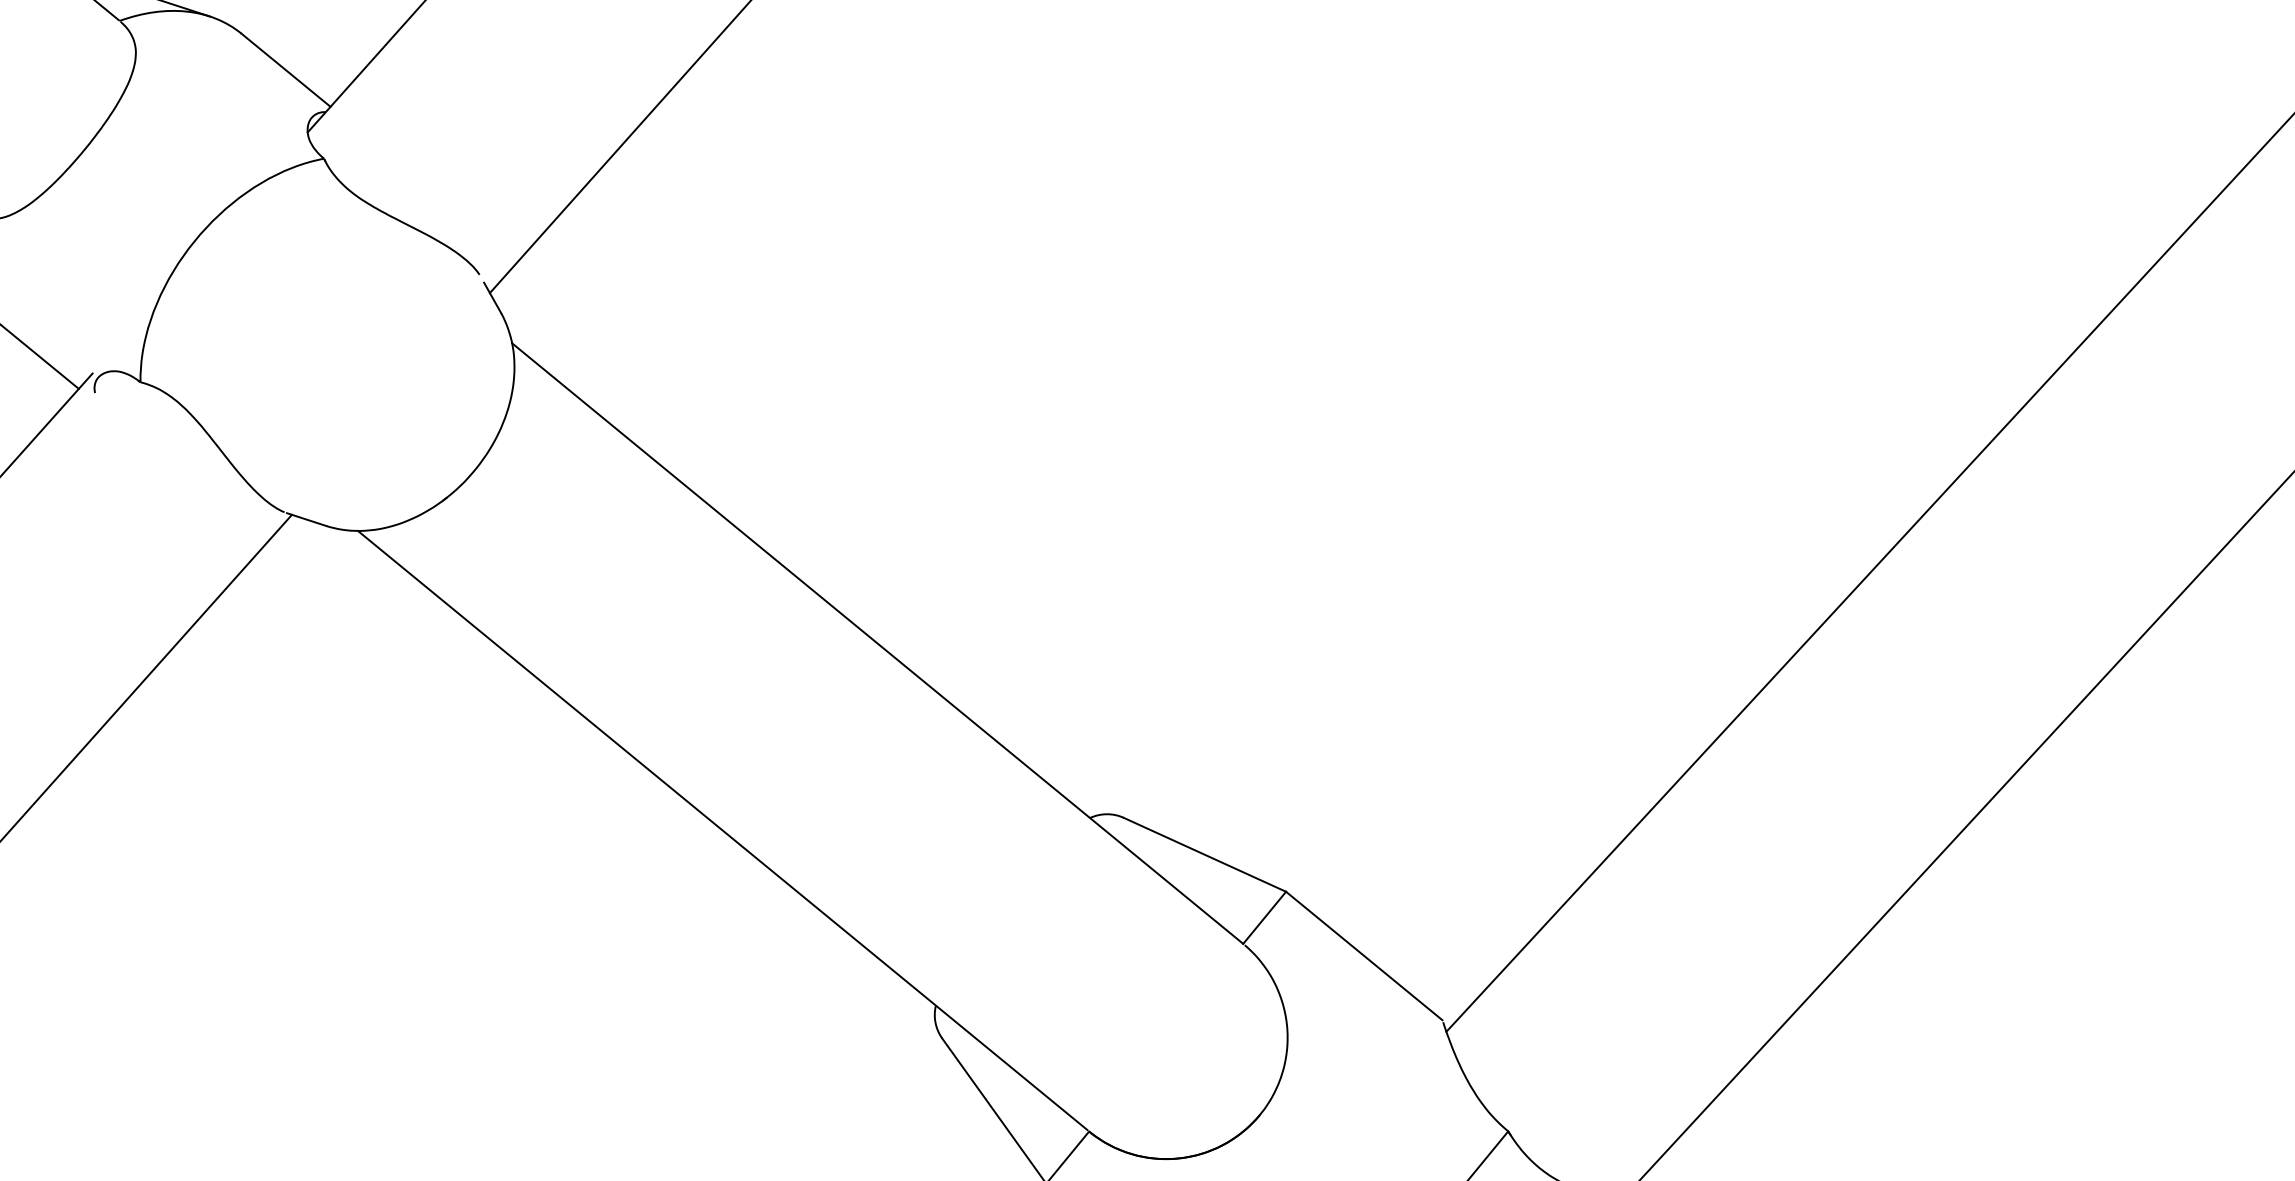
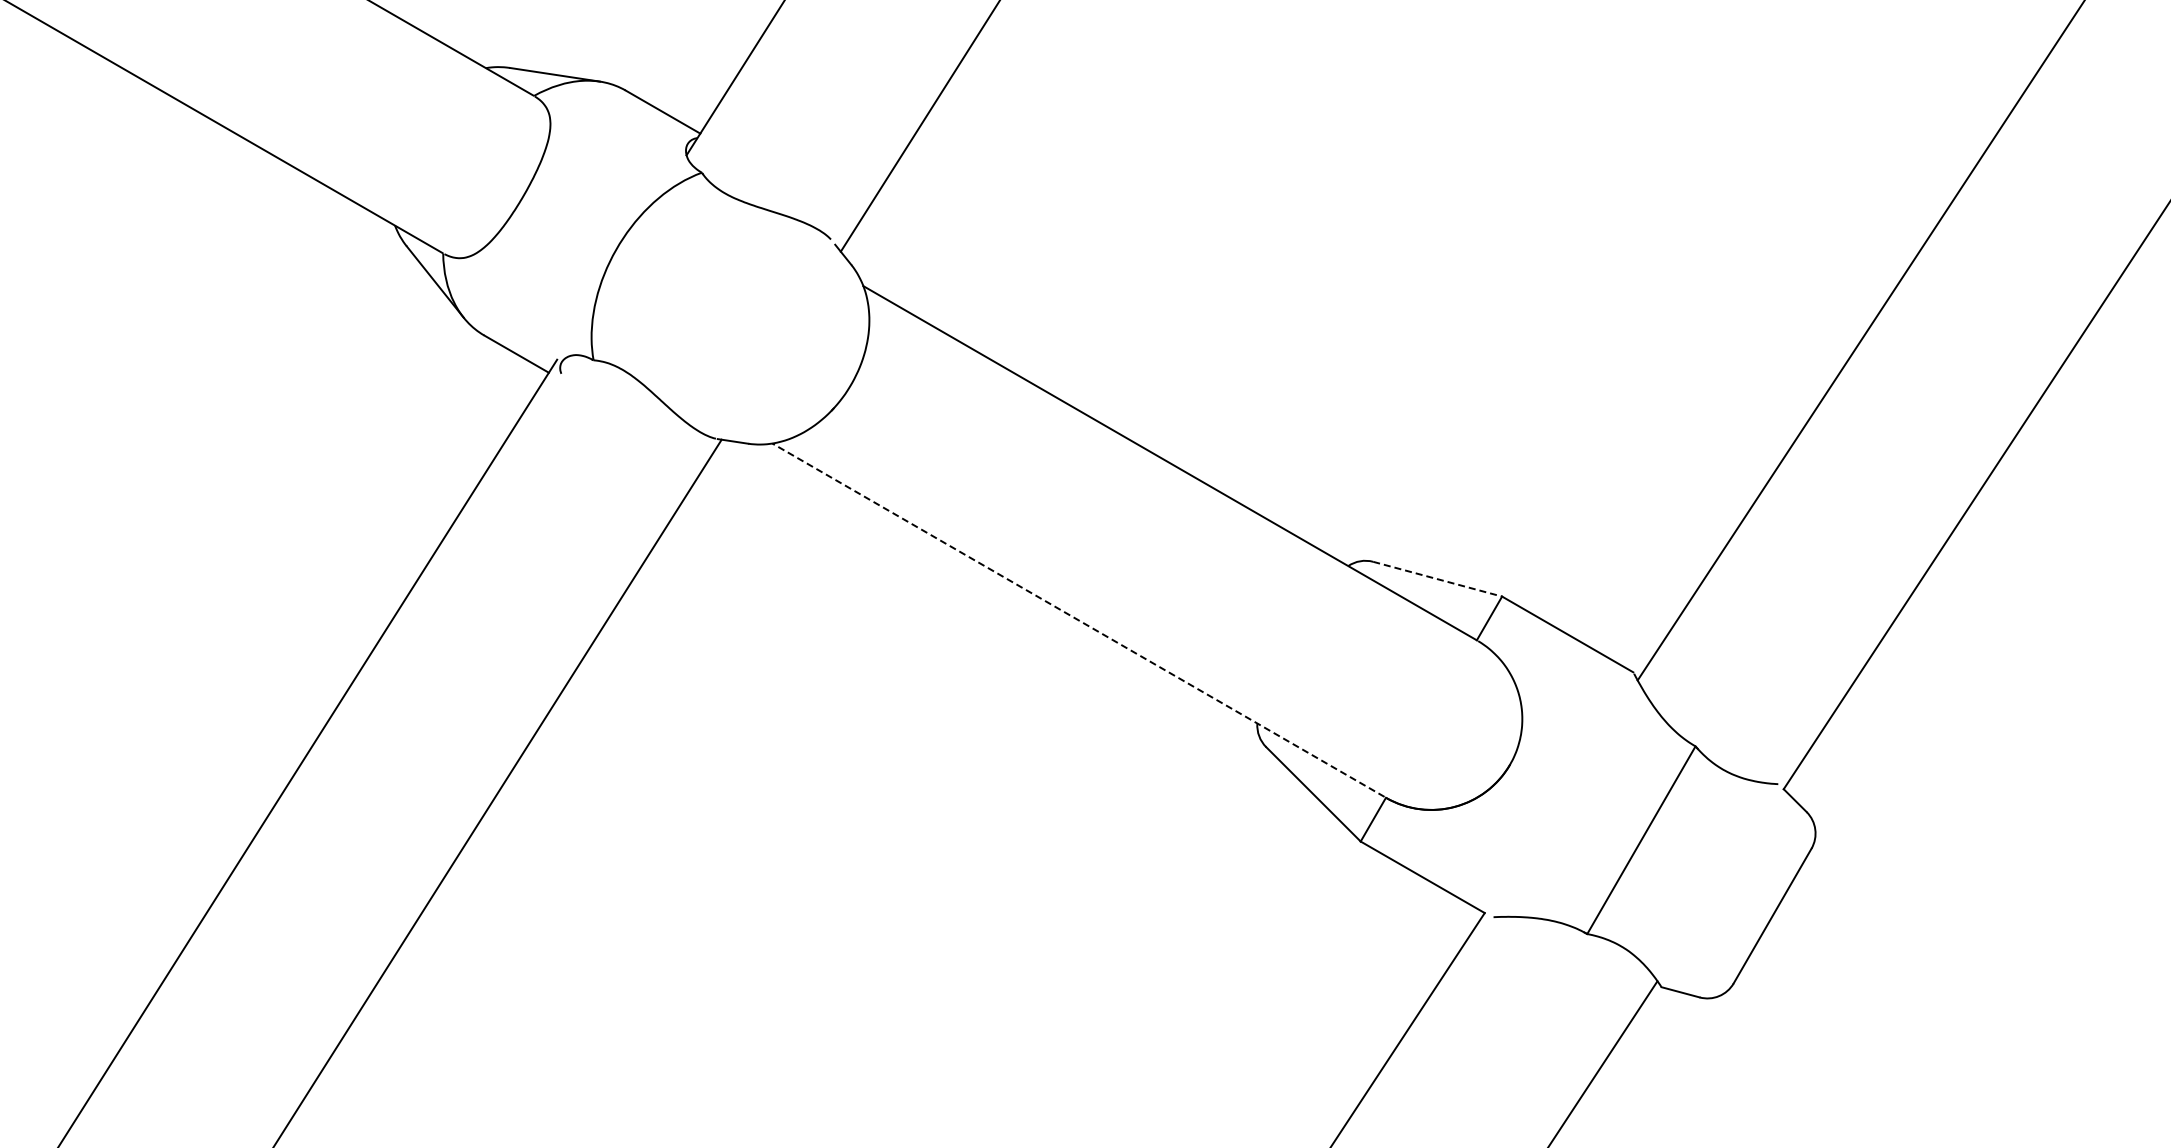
line: (722, 829) -> (1078, 619), solid -> dashed
line: (1204, 855) -> (1437, 579), solid -> dashed

